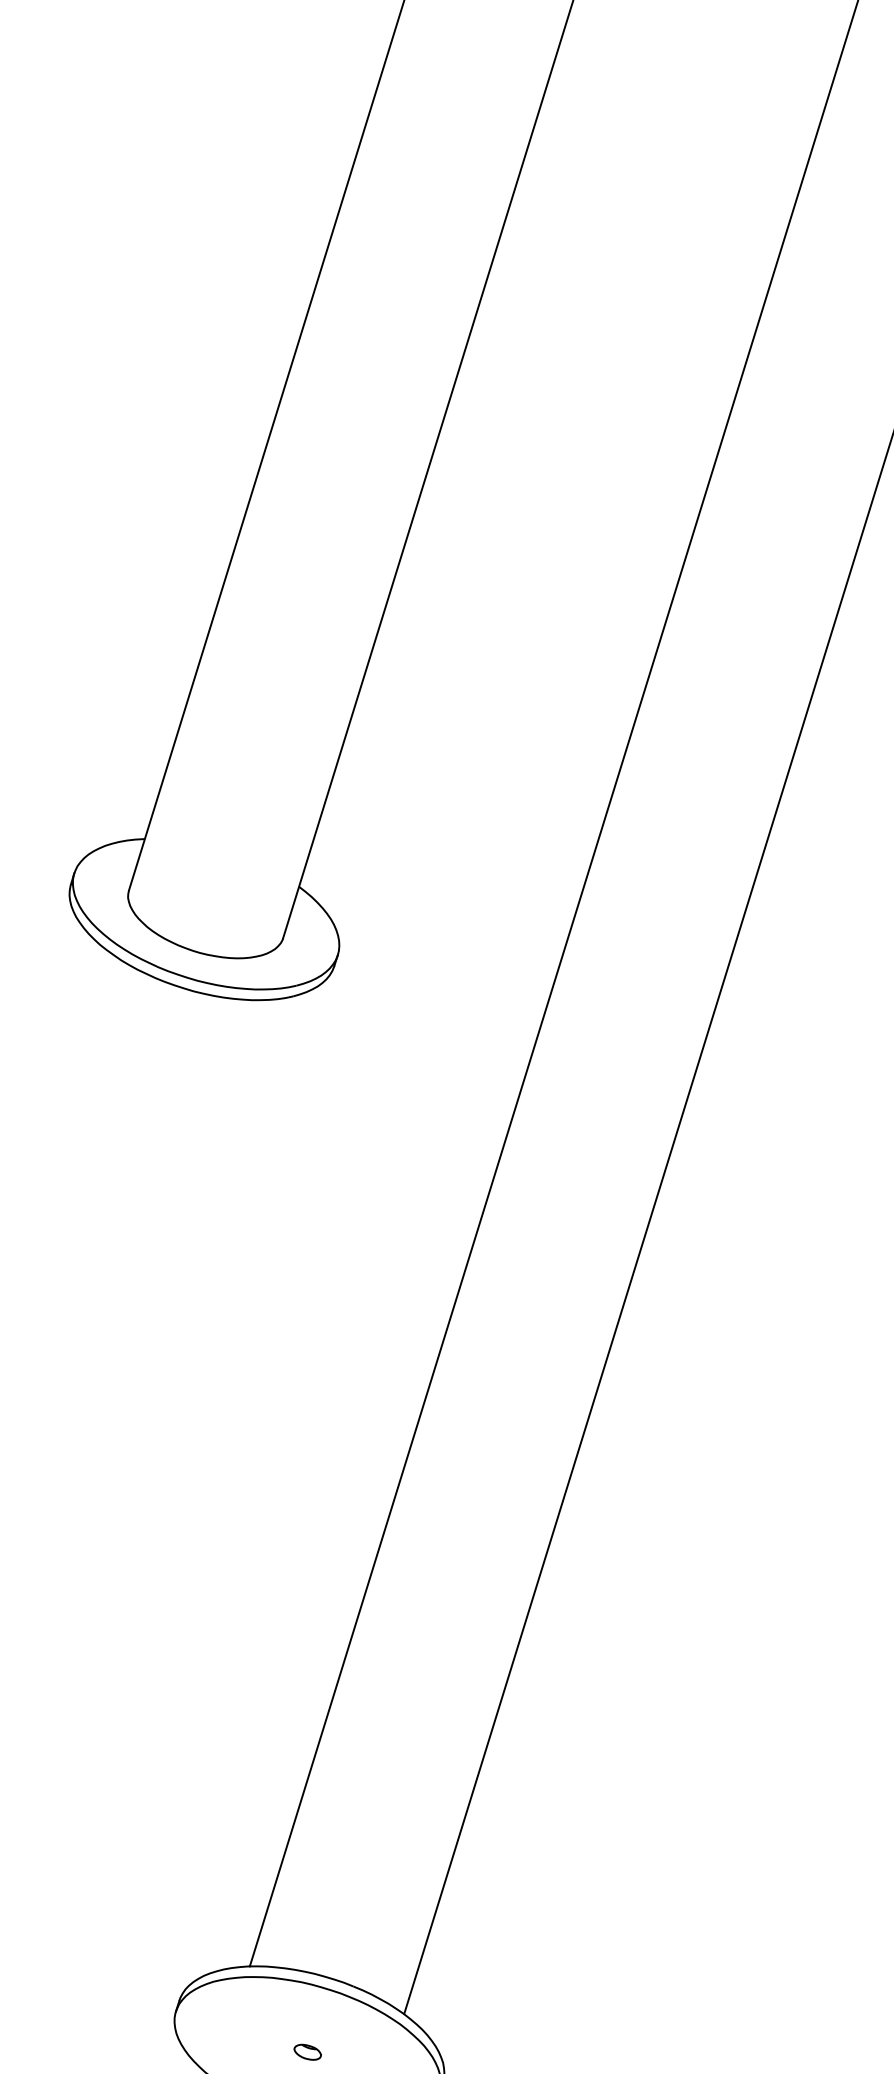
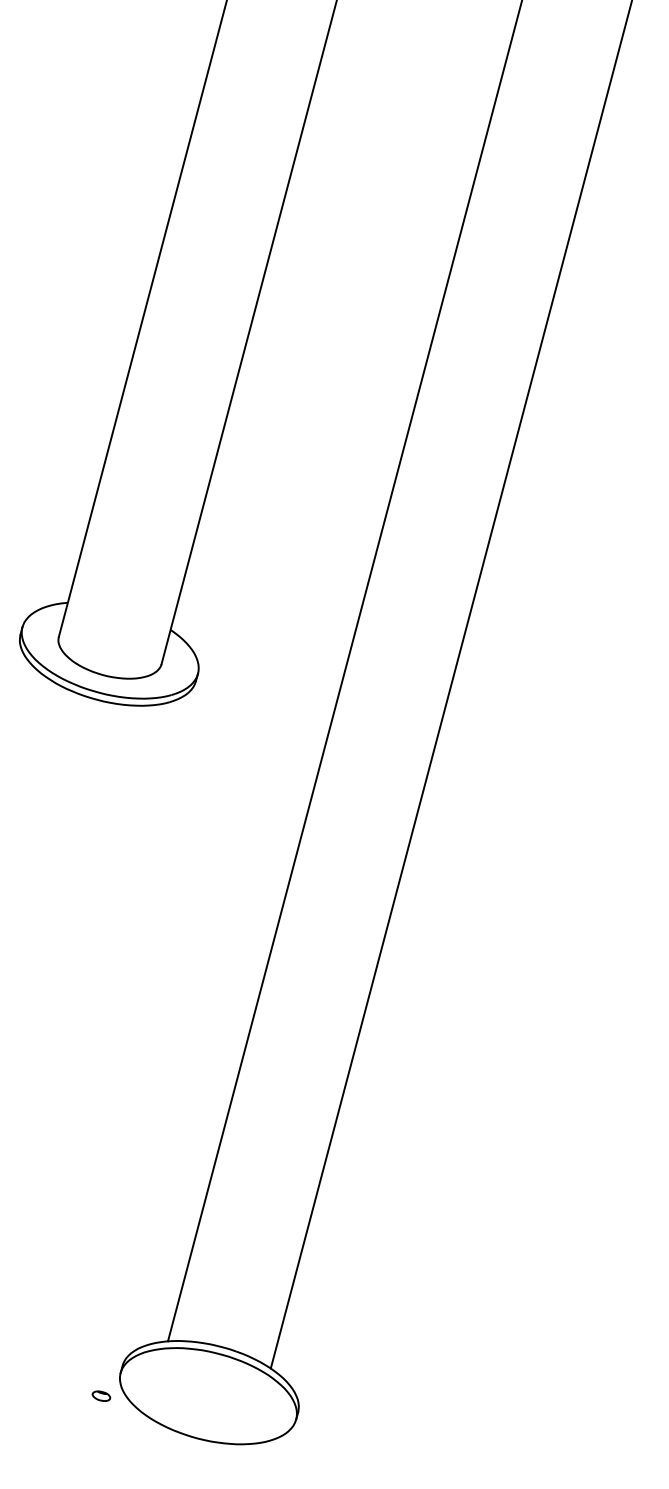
part: (307, 2051) -> (101, 1395), moved

